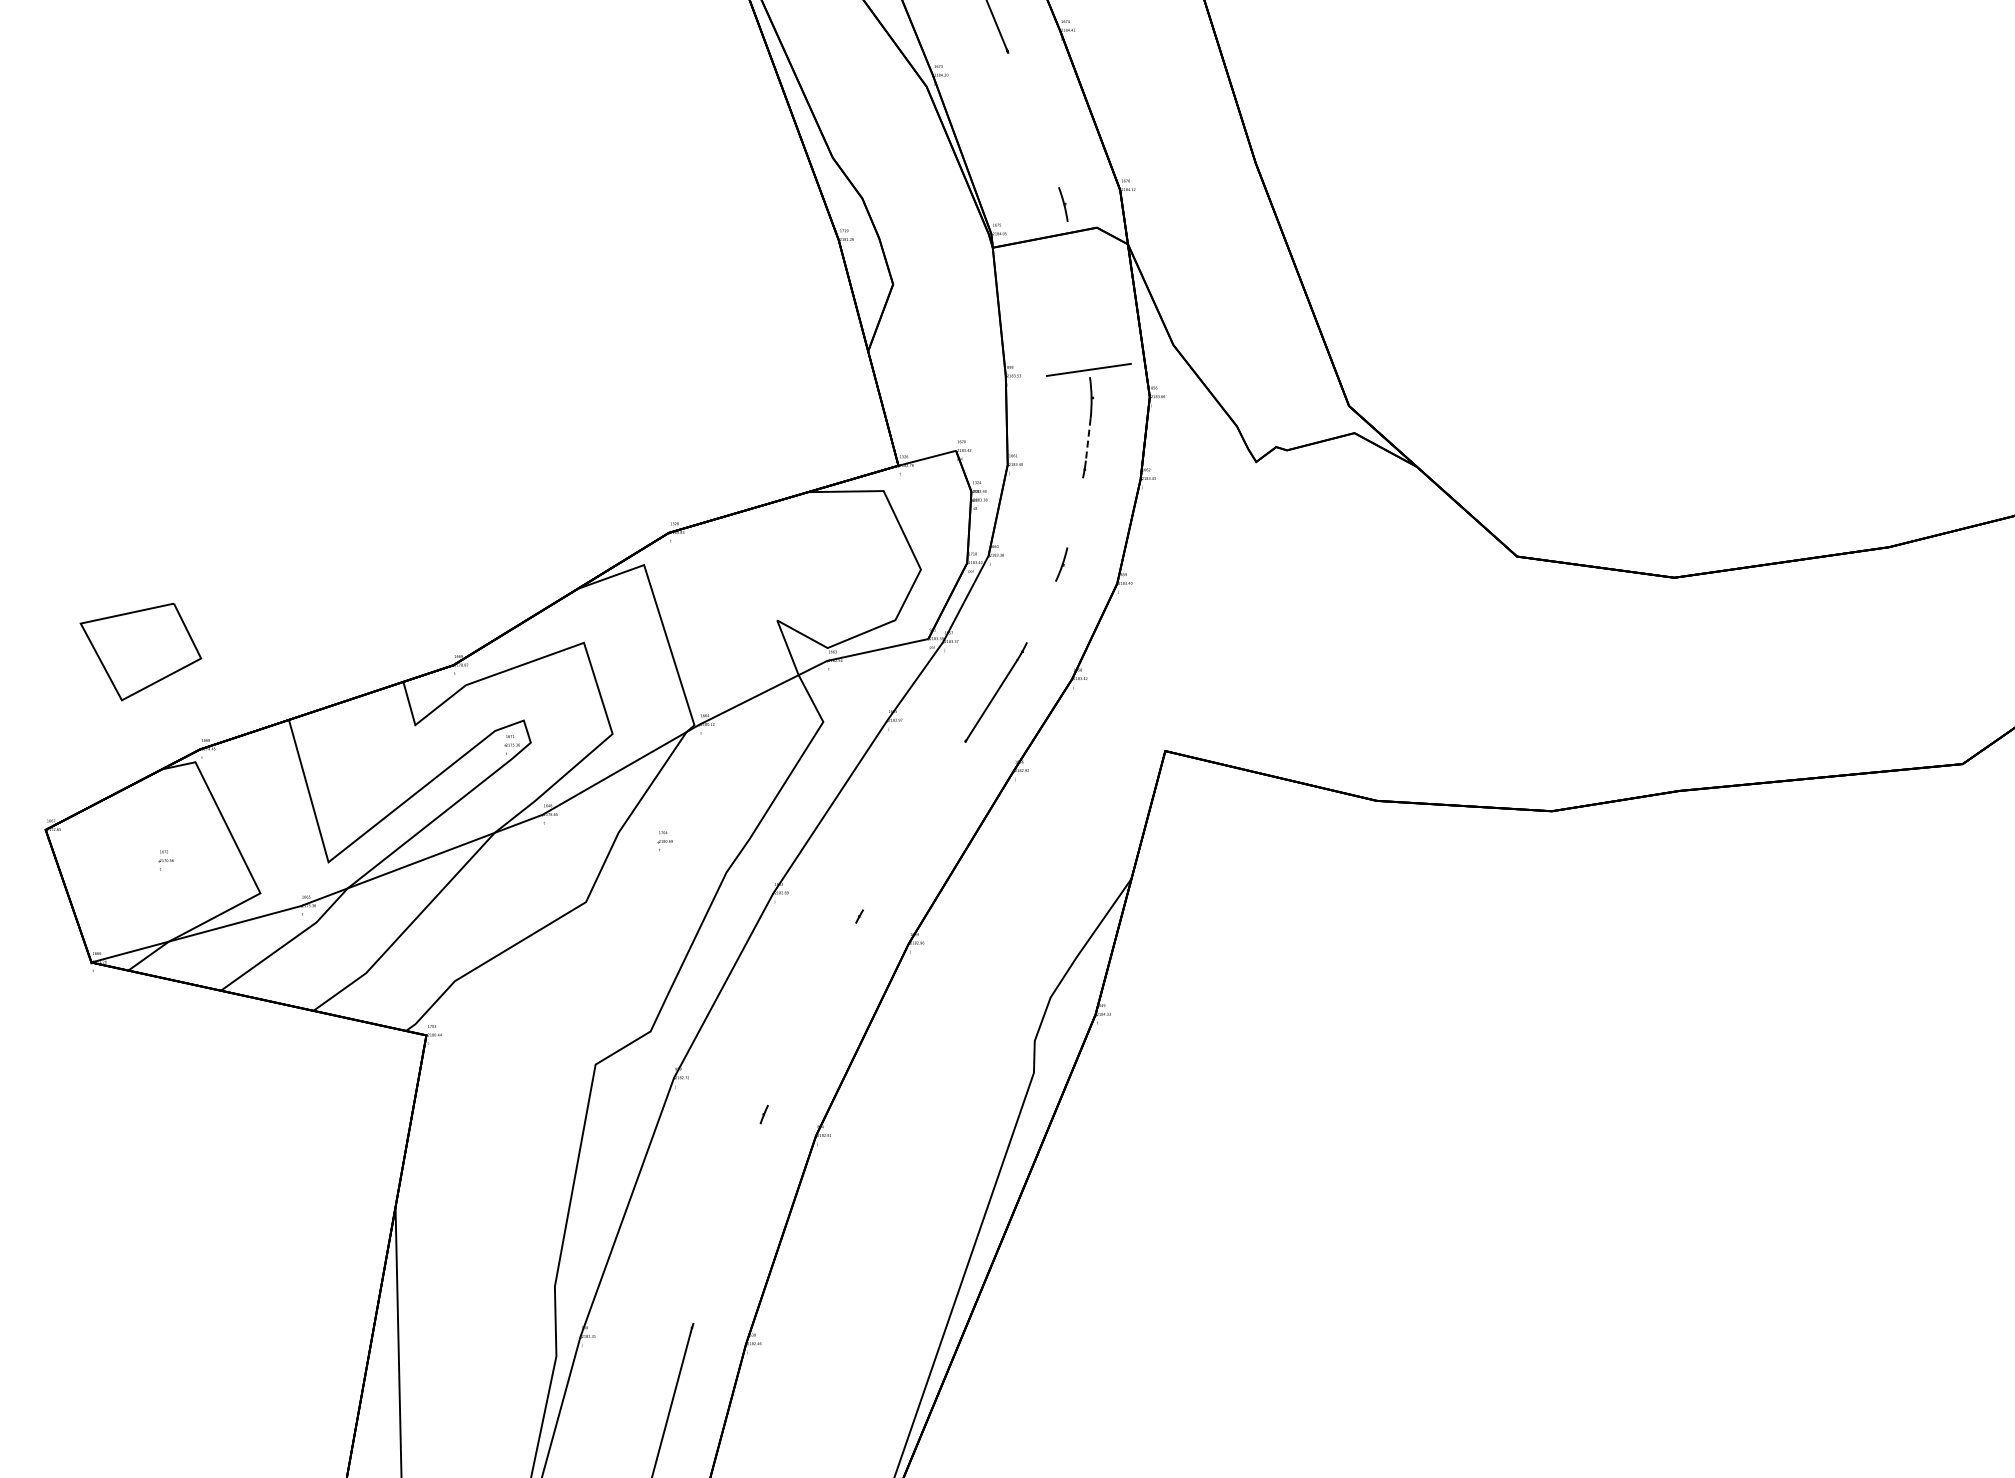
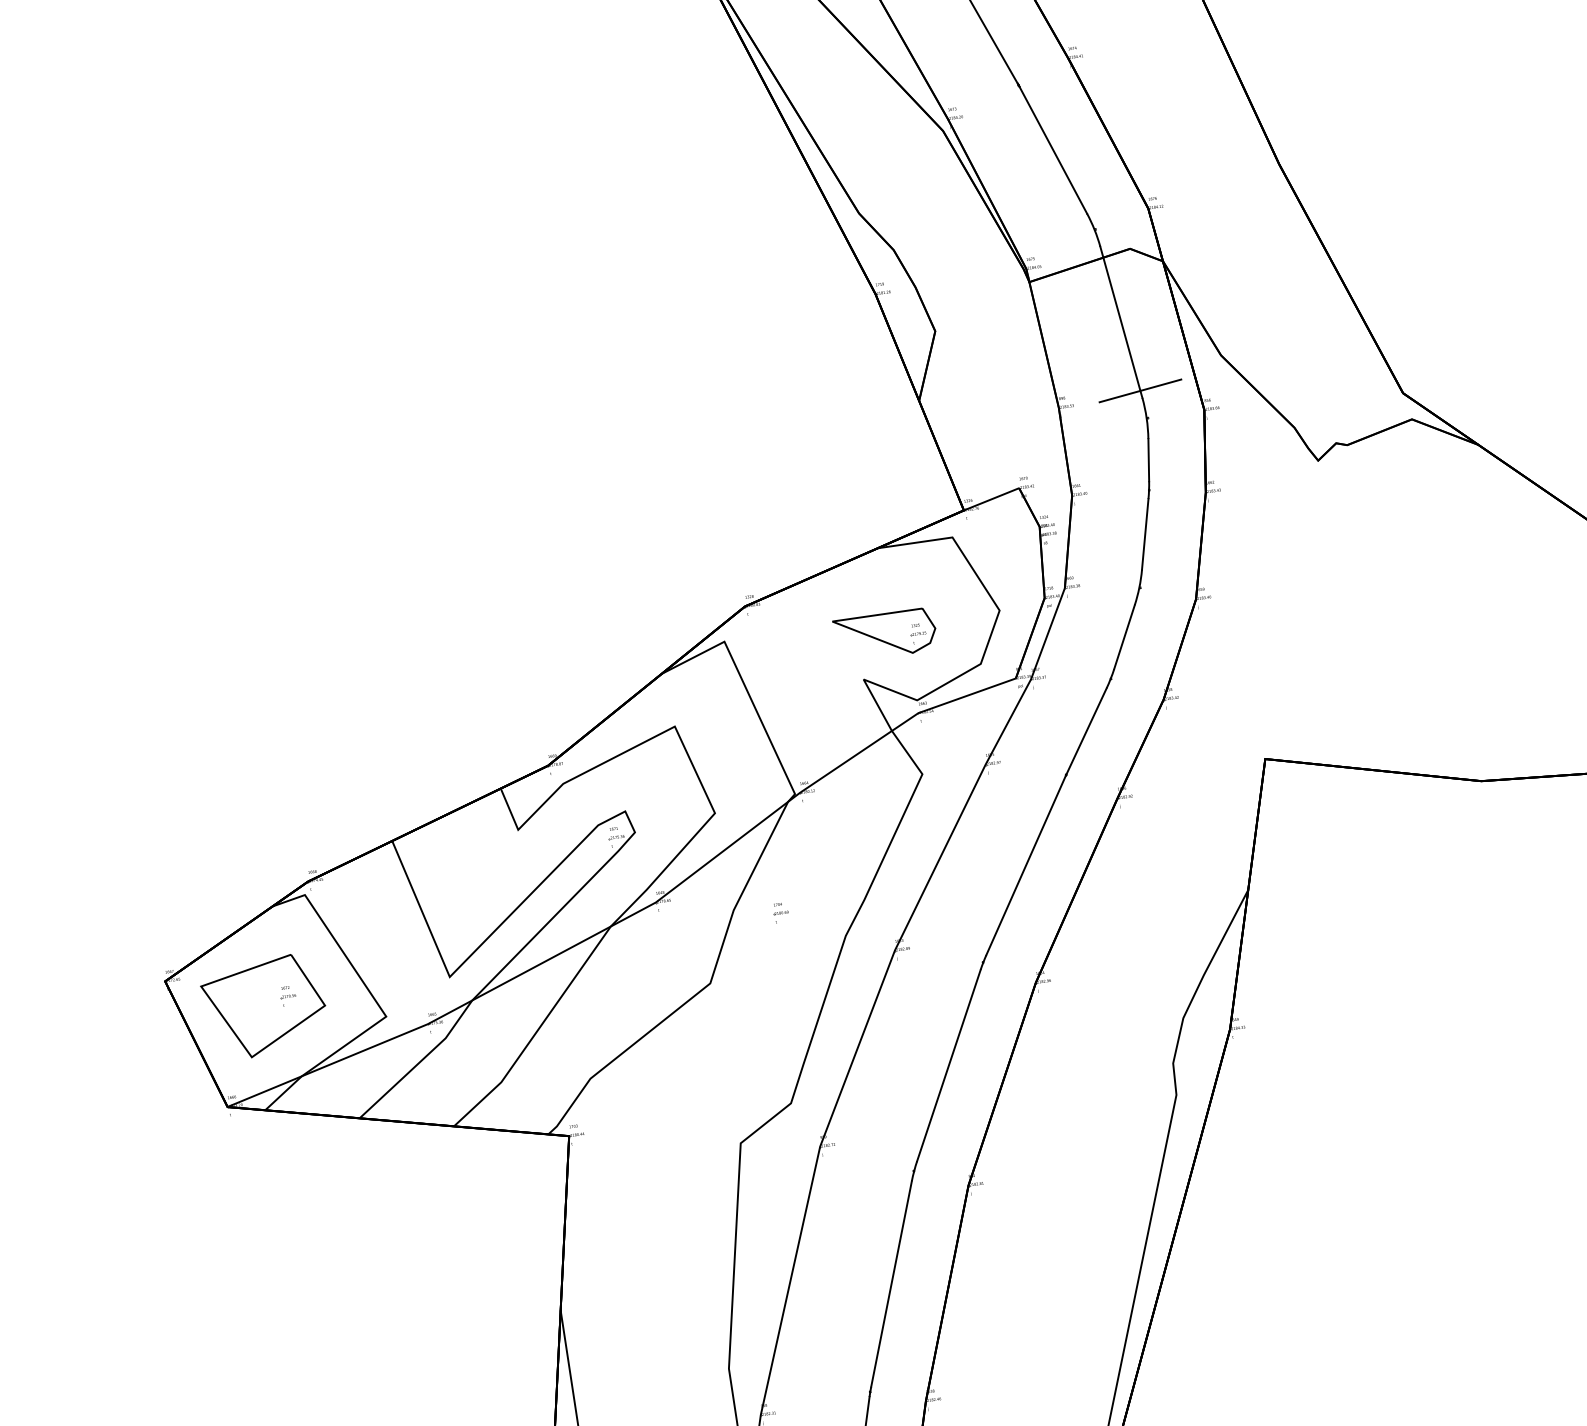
line: (1033, 120) -> (1053, 150), added
line: (1078, 299) -> (1121, 322), added
line: (1088, 440) -> (1149, 460), dashed -> solid
line: (1074, 512) -> (1144, 534), added
part: (804, 578) -> (885, 634), added
line: (1041, 611) -> (1124, 636), added
part: (140, 651) -> (264, 1006), moved
line: (914, 825) -> (1026, 865), added
line: (811, 1014) -> (948, 1065), added
line: (726, 1223) -> (890, 1284), added

